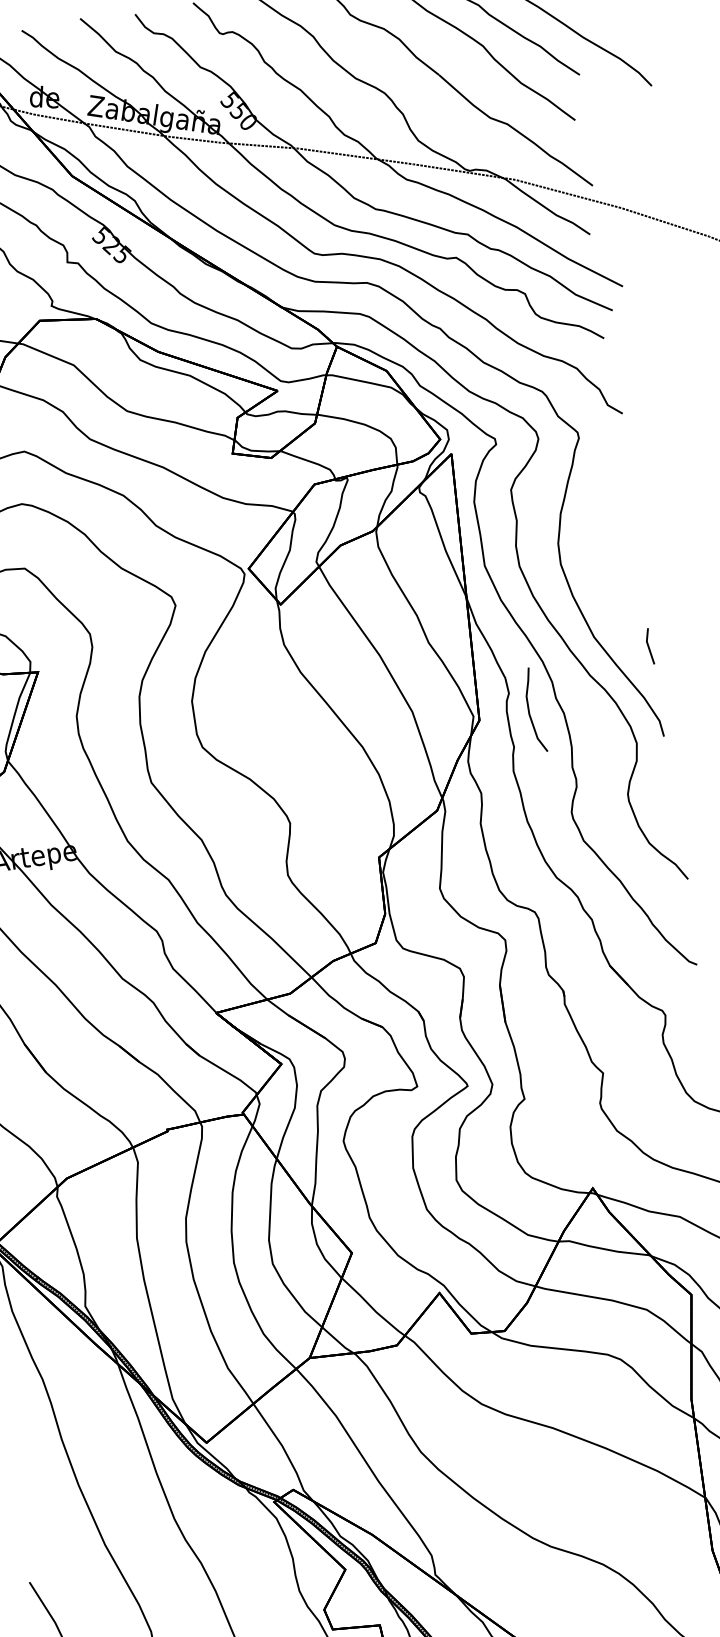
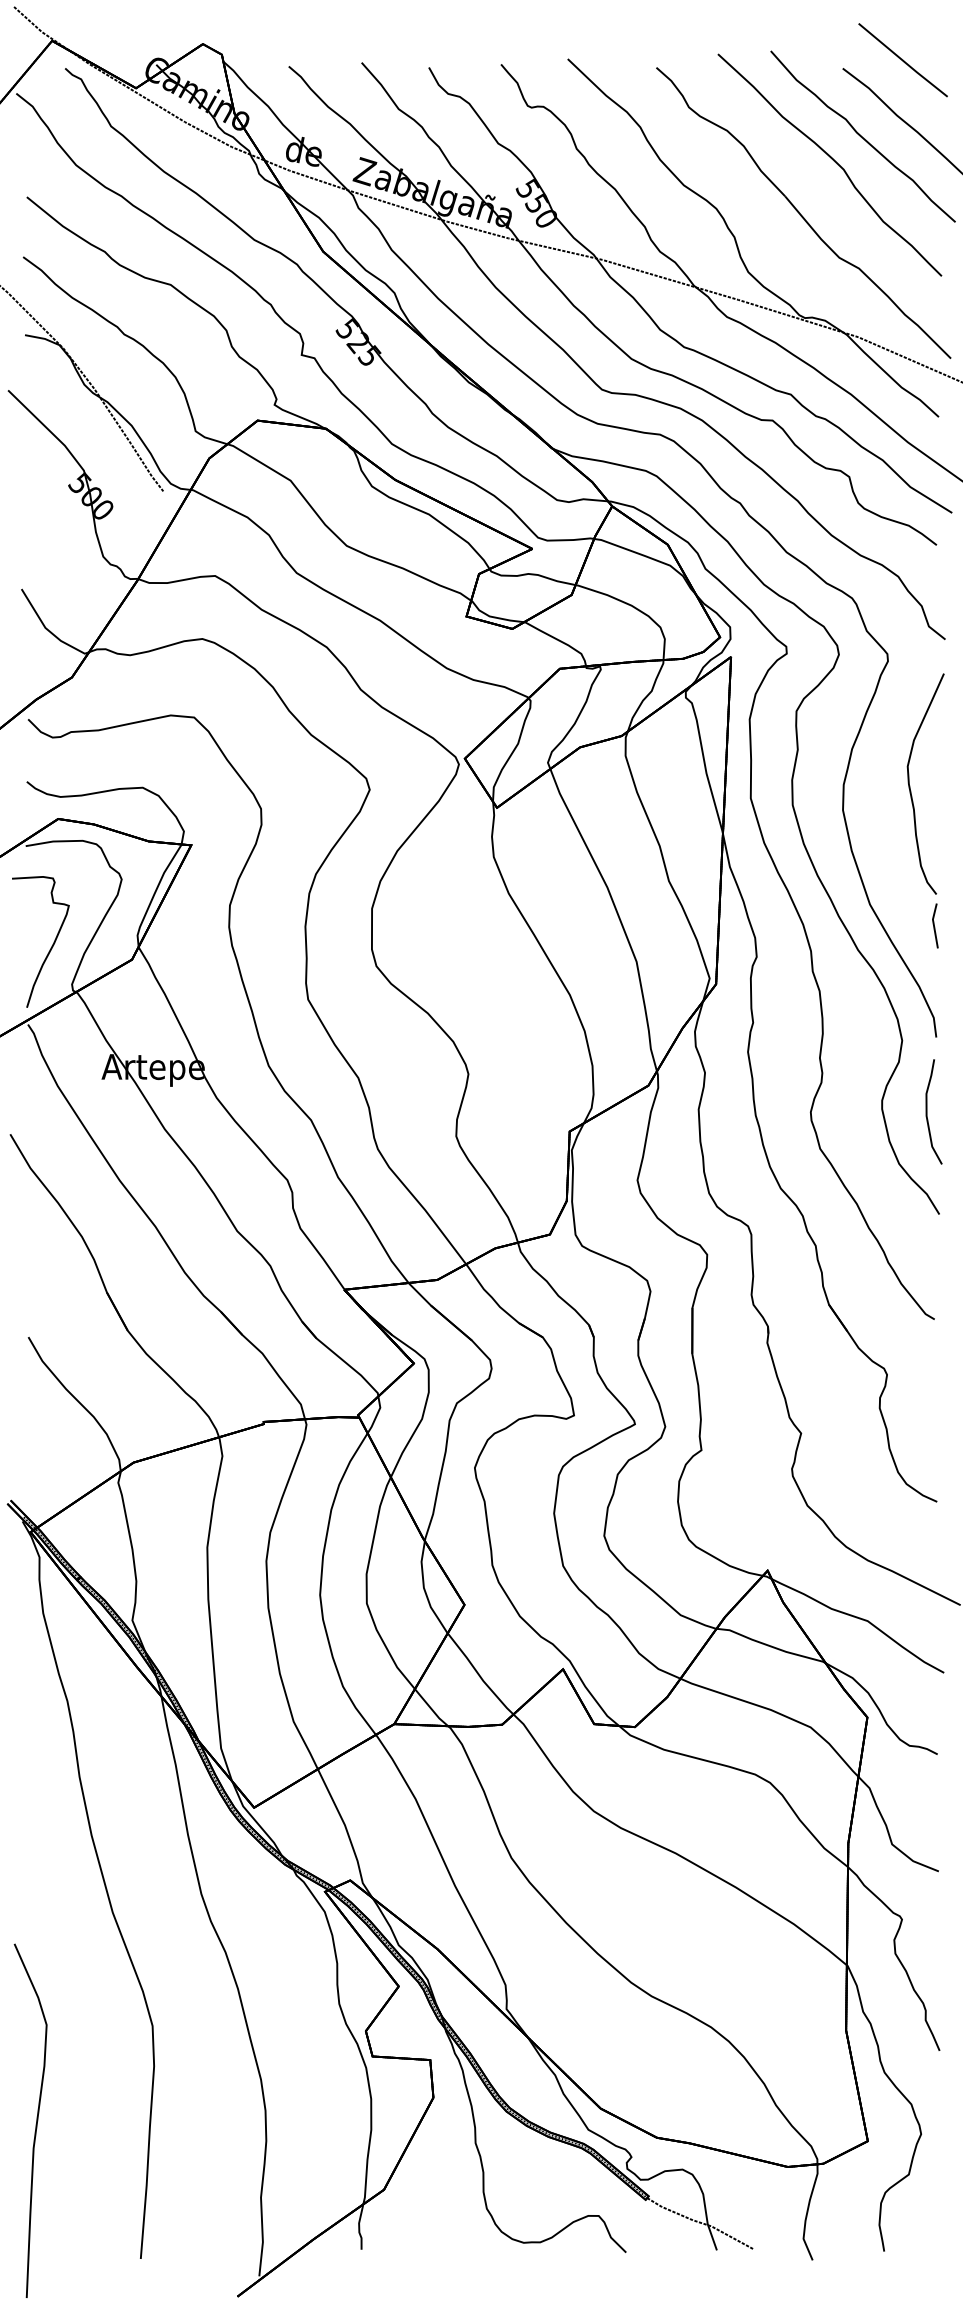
curve: (612, 535) -> (910, 785), added
curve: (529, 710) -> (927, 1111), moved

